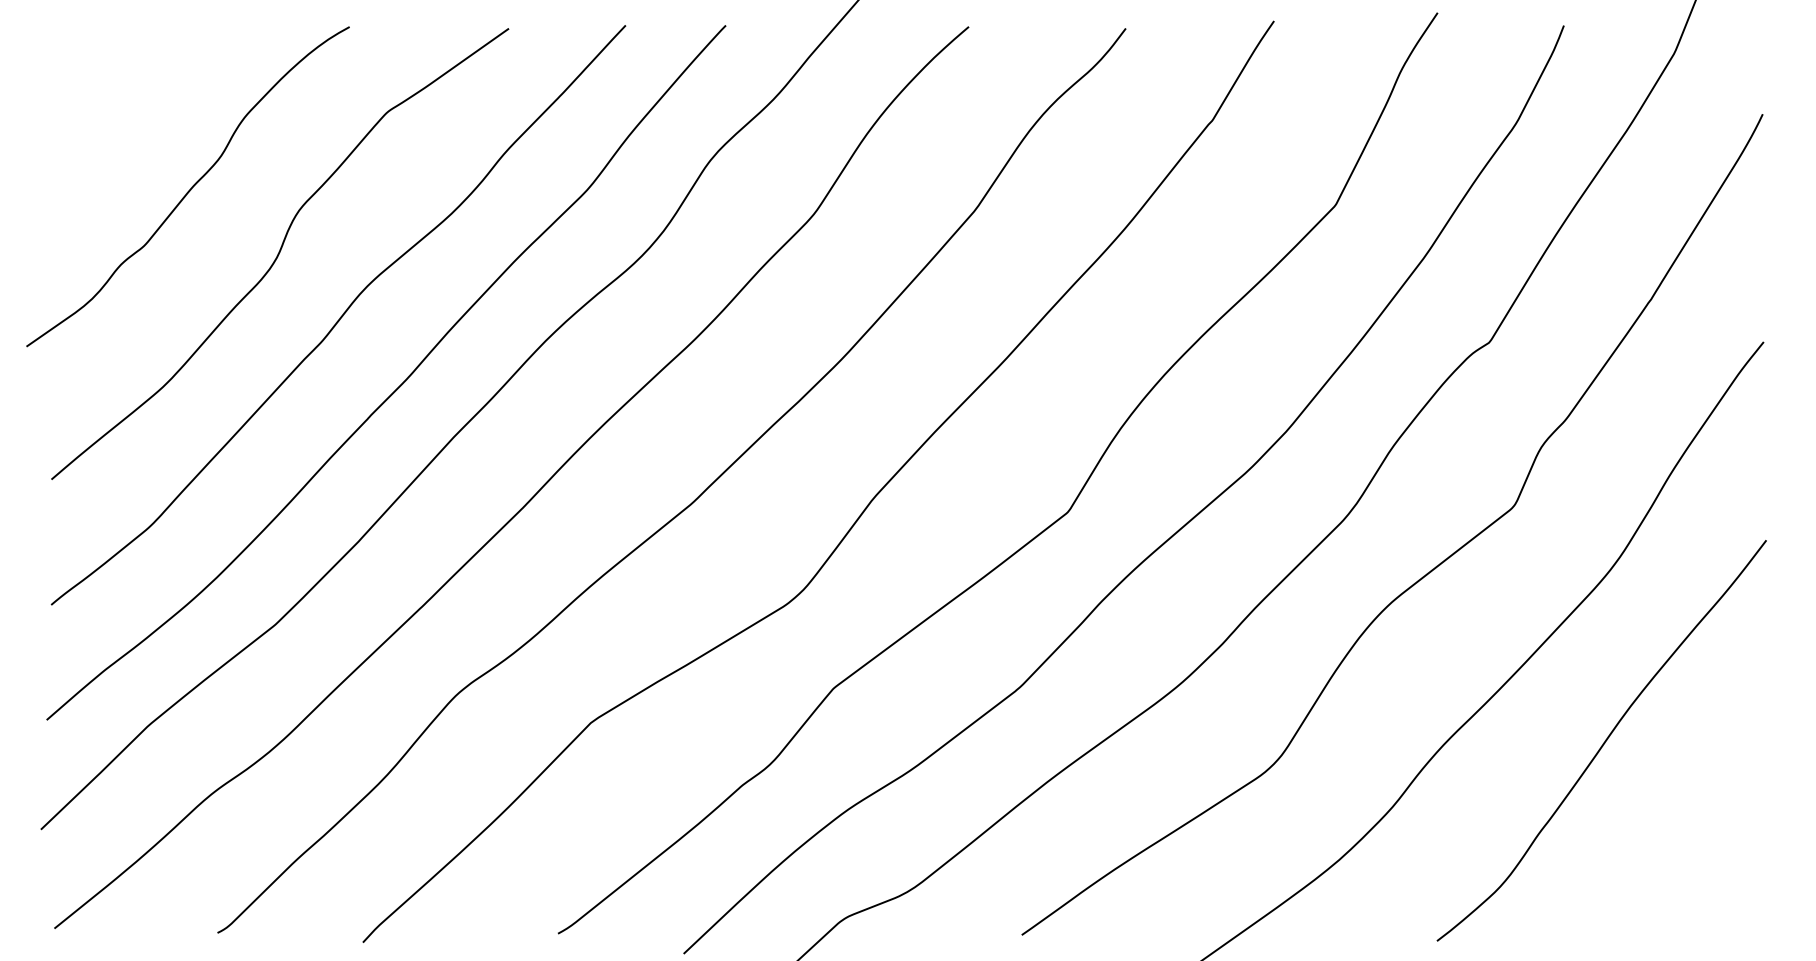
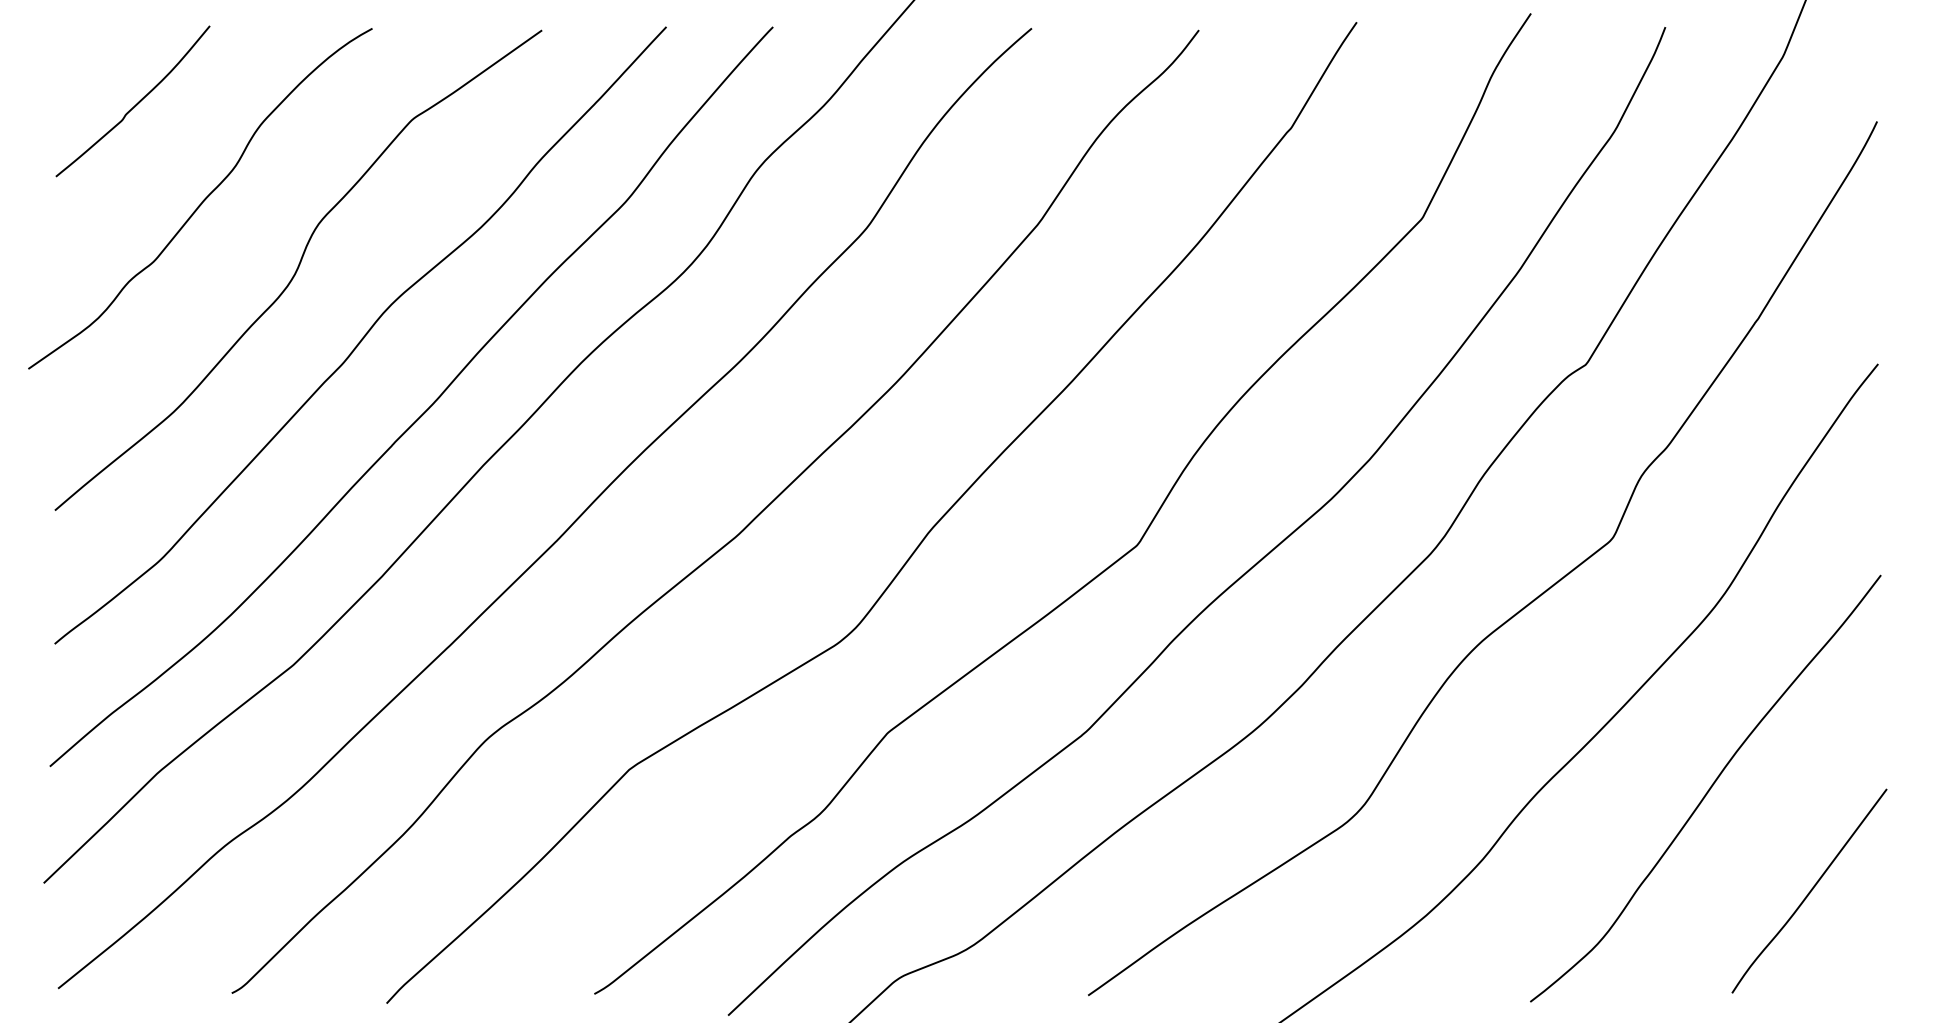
curve: (127, 97) -> (135, 103), added
curve: (1699, 836) -> (1809, 890), added

